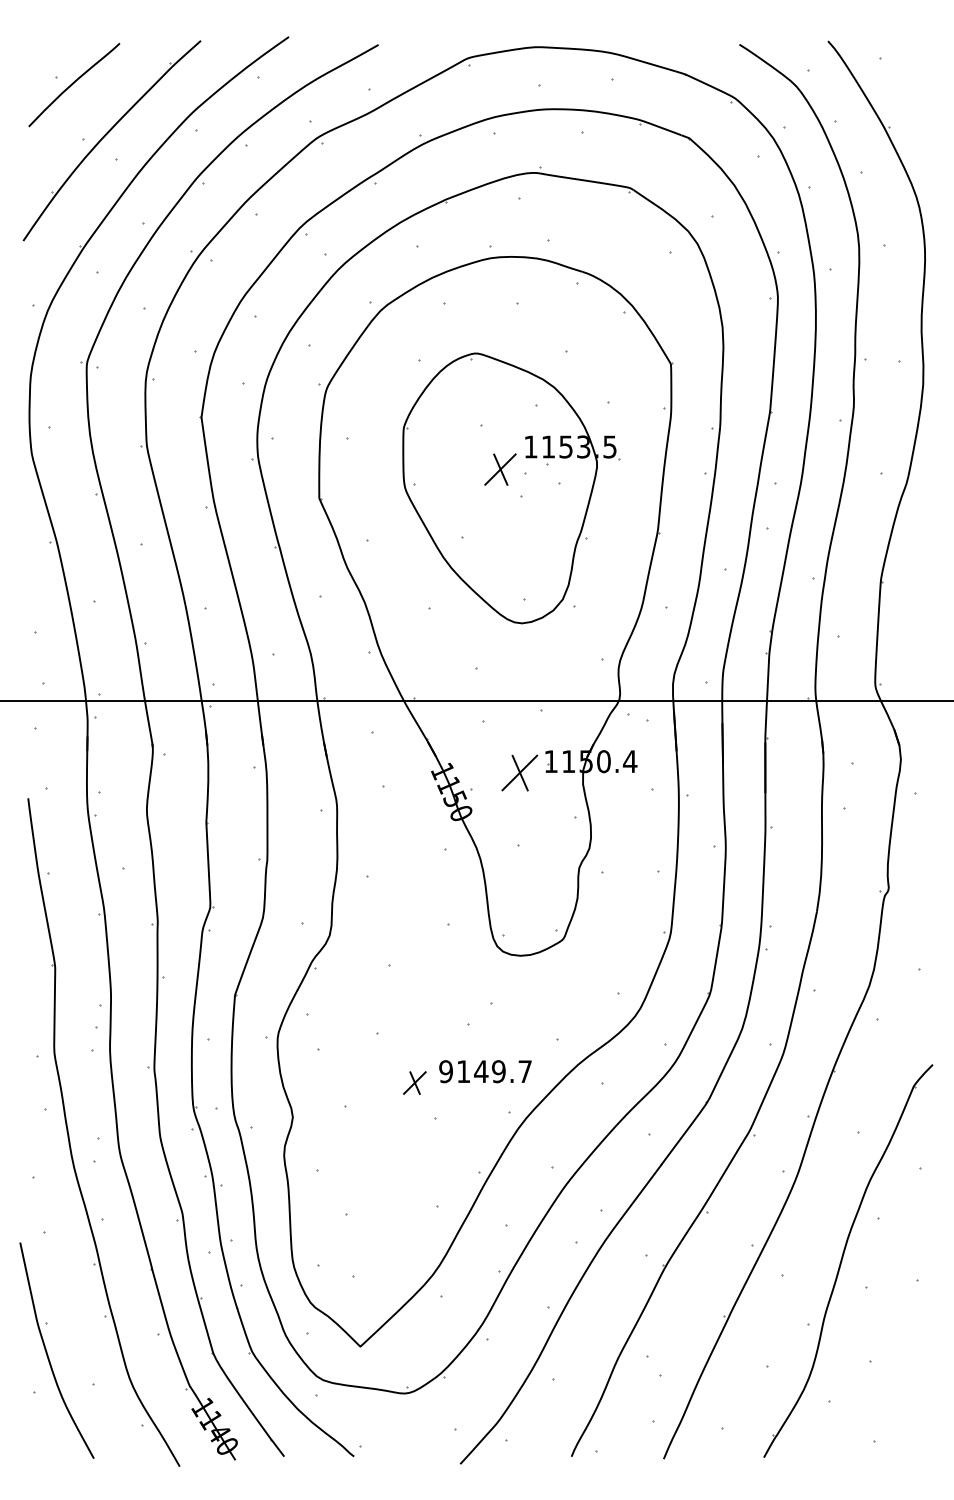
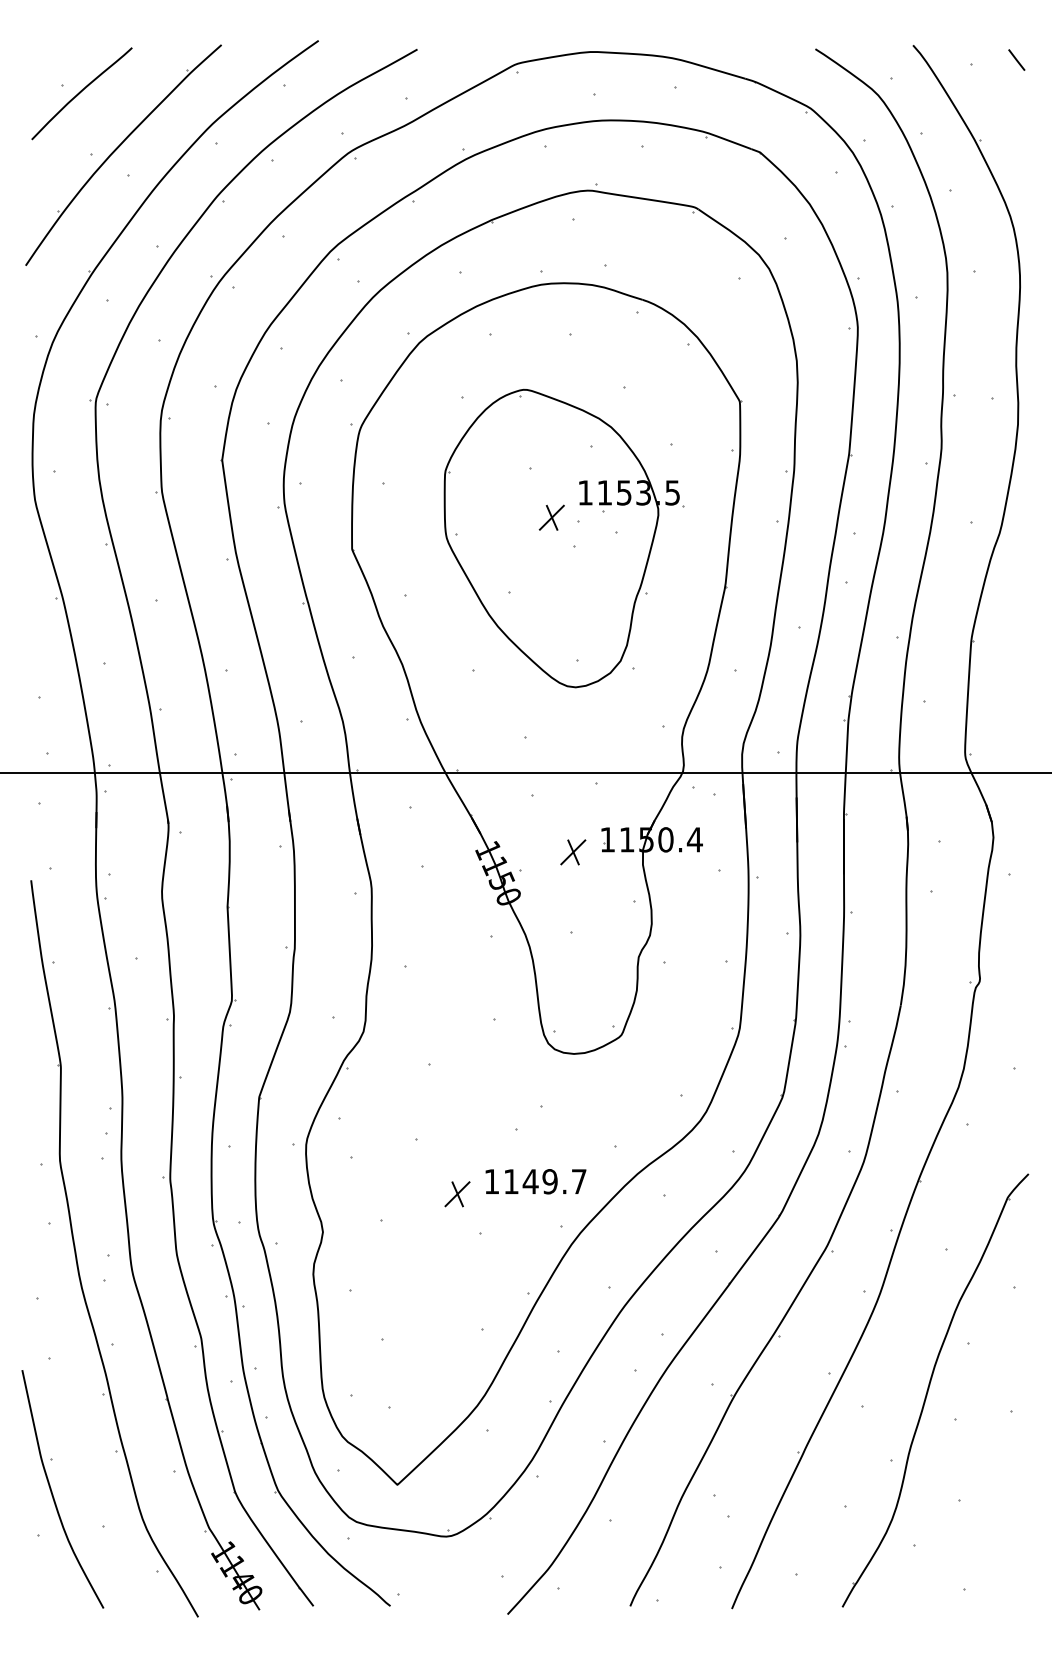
line: (921, 54) -> (1016, 60), added
part: (500, 469) -> (551, 517), size x0.71
part: (519, 772) -> (572, 851), size x0.62
text: (445, 1071) -> (491, 1181), 9149.7 -> 1149.7

